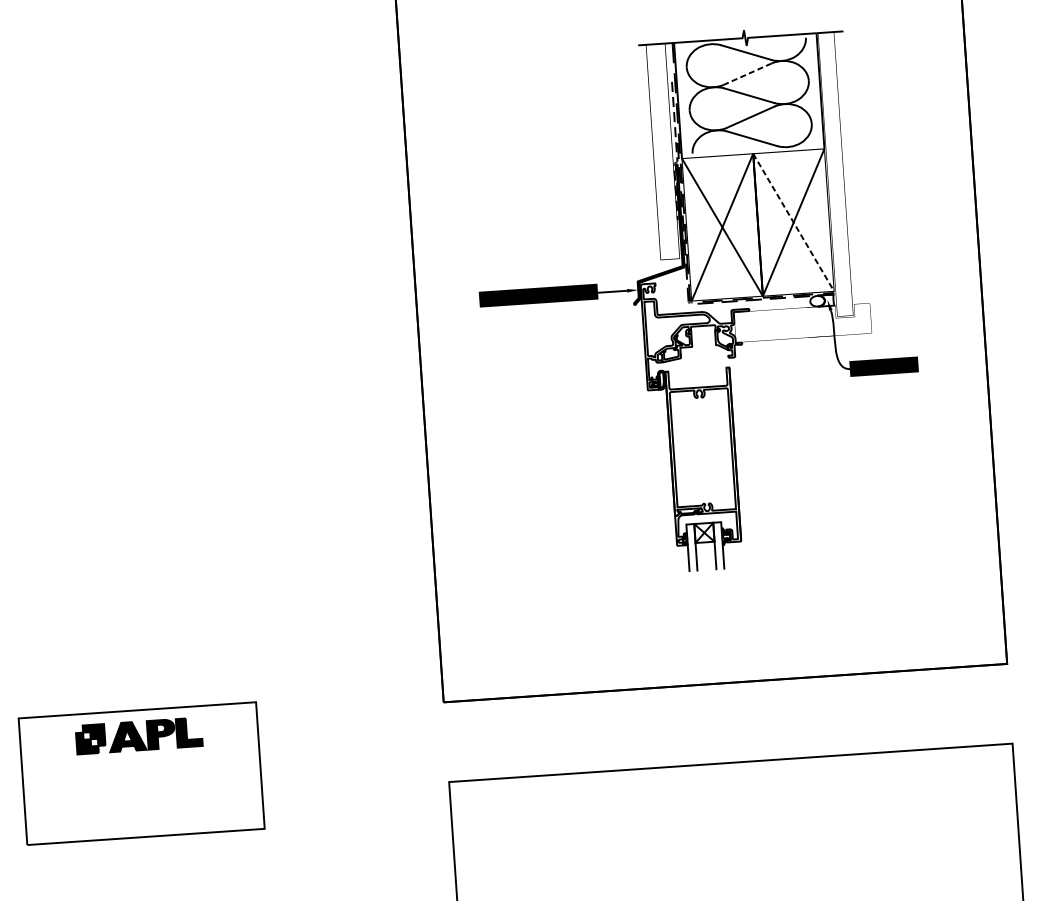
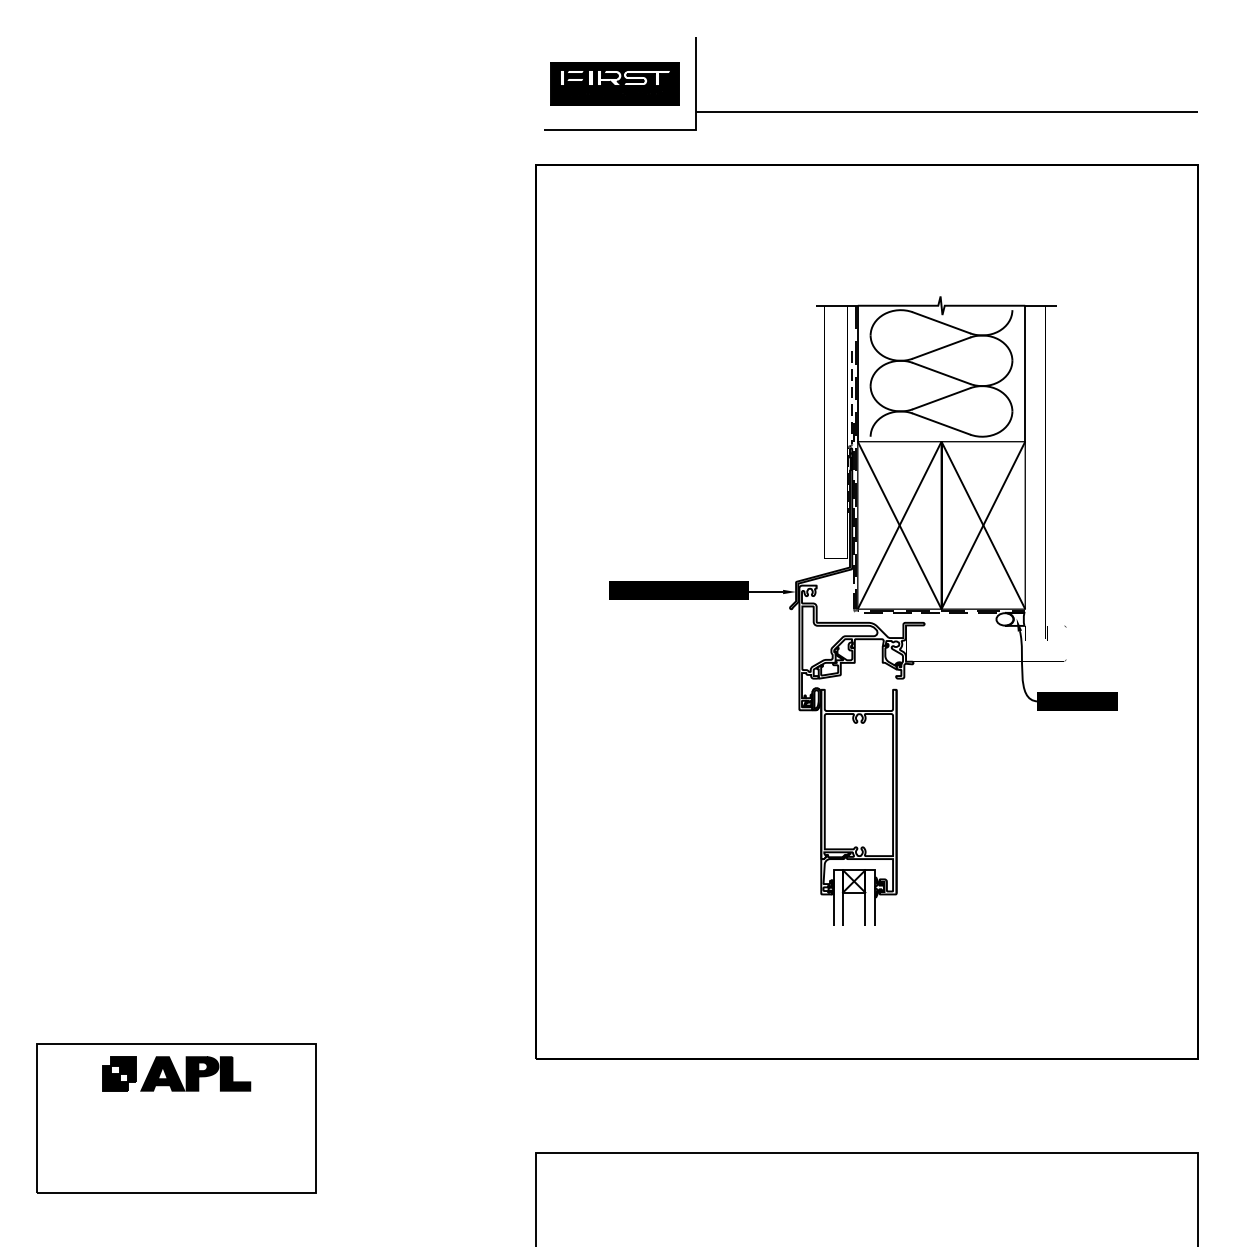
line: (747, 74) -> (941, 348), dashed -> solid
line: (793, 222) -> (983, 525), dashed -> solid

